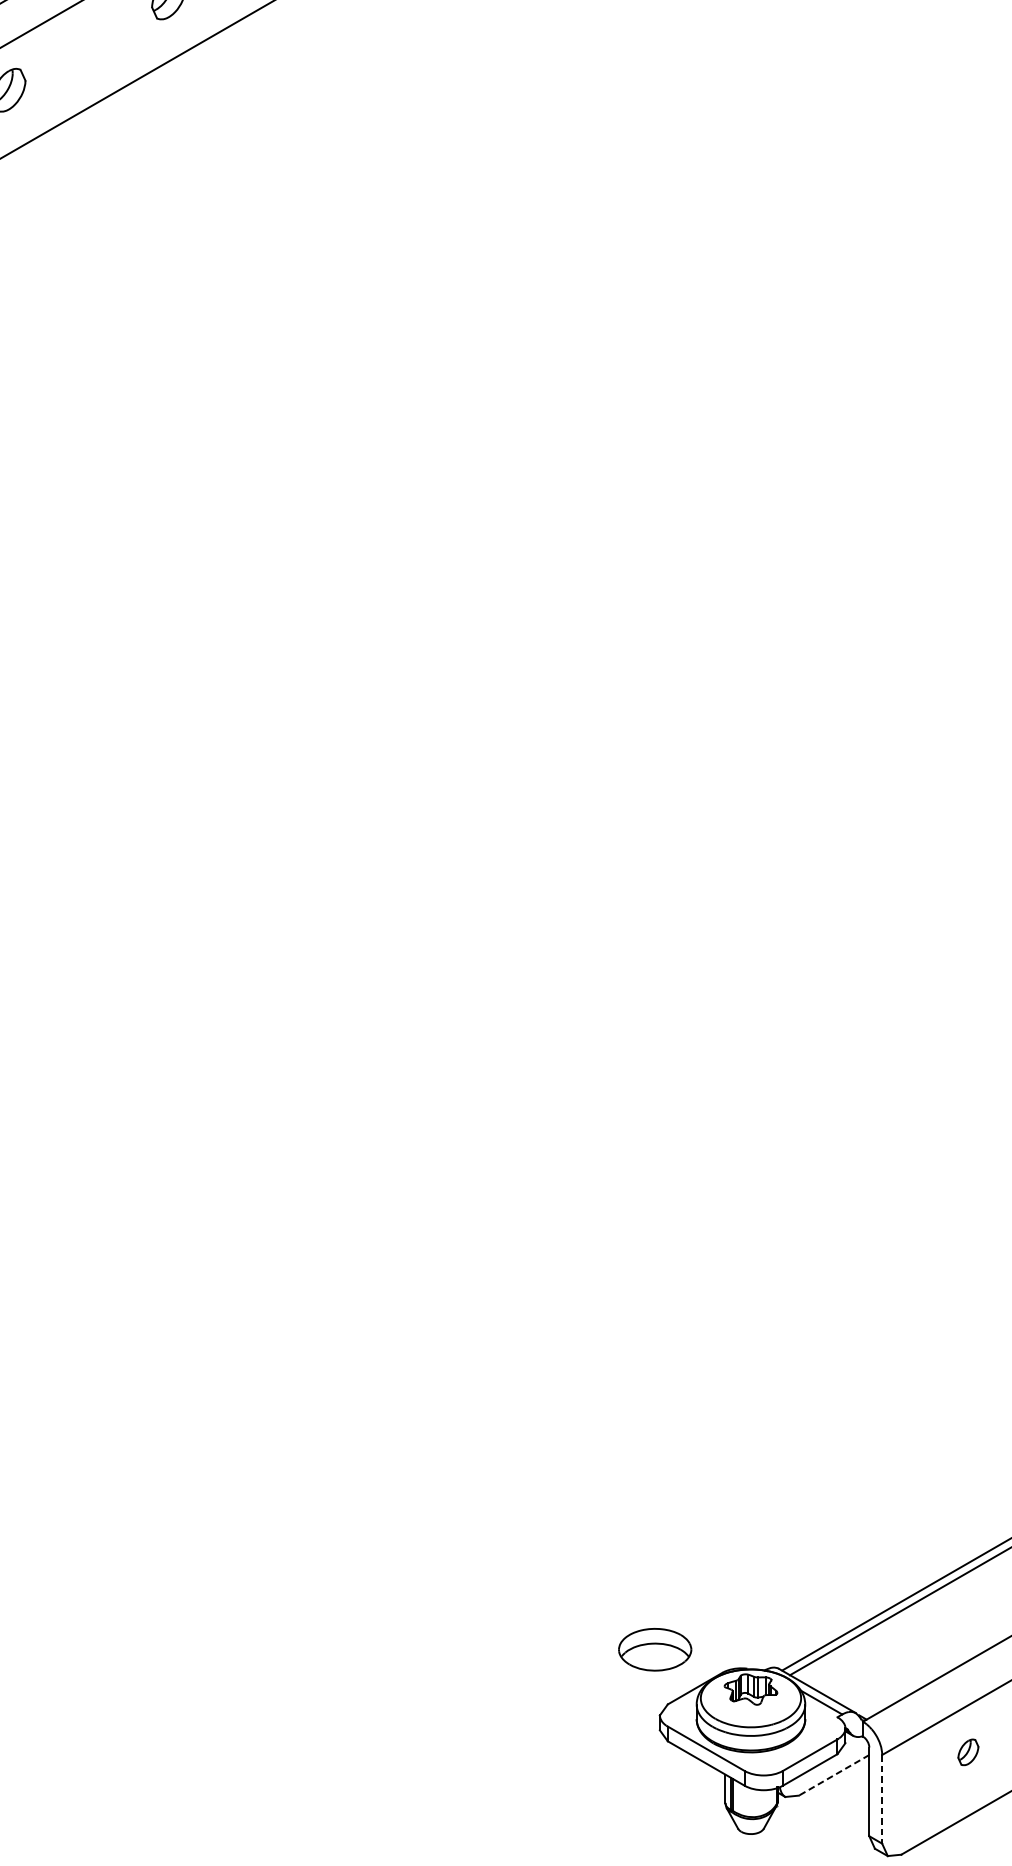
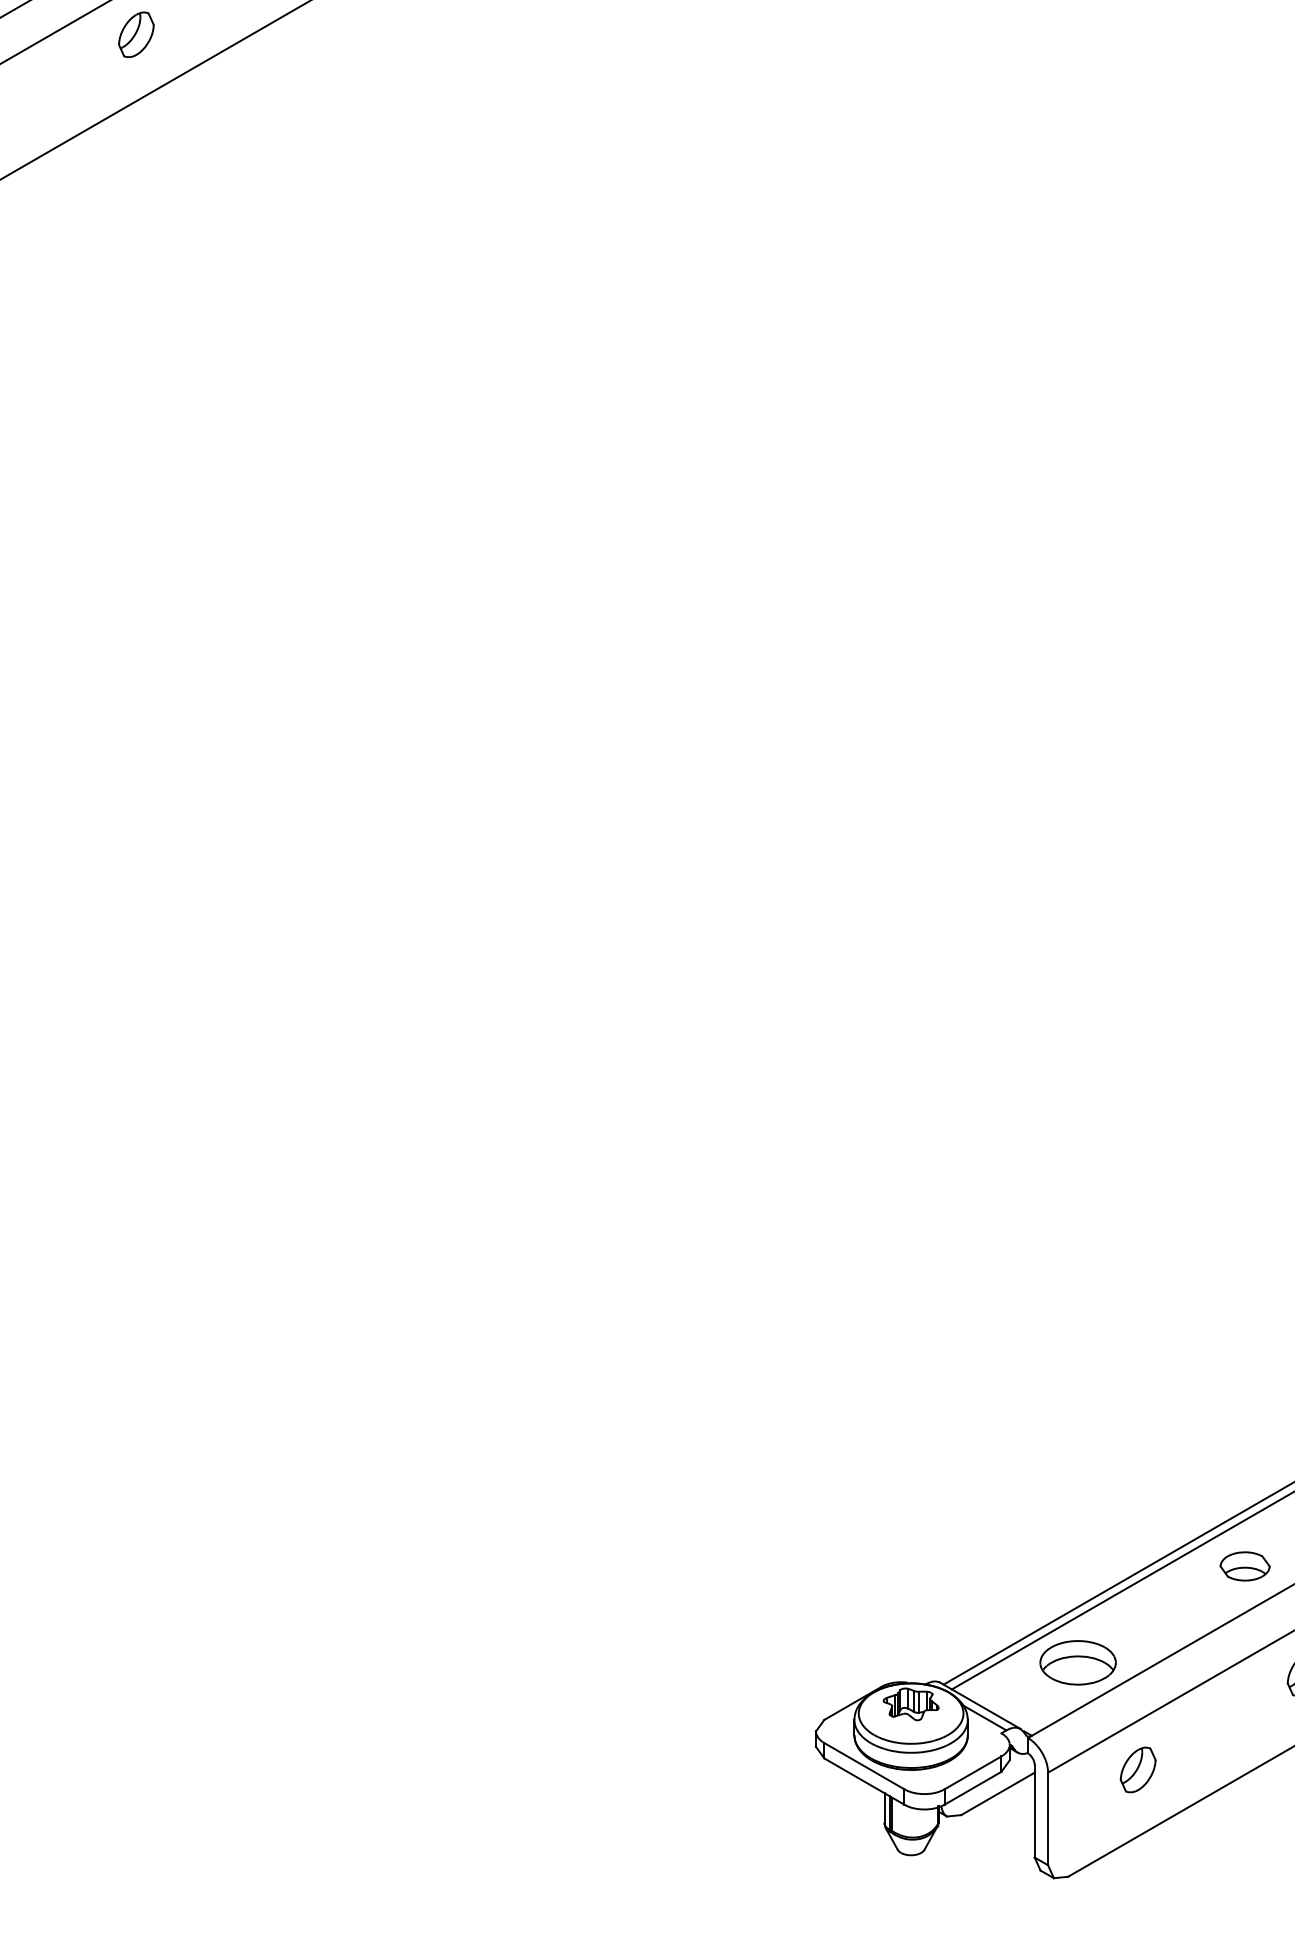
part: (654, 1649) -> (1077, 1662), moved
part: (967, 1751) -> (1137, 1769), size x1.67
line: (833, 1775) -> (997, 1794), dashed -> solid
line: (882, 1799) -> (1048, 1819), dashed -> solid

